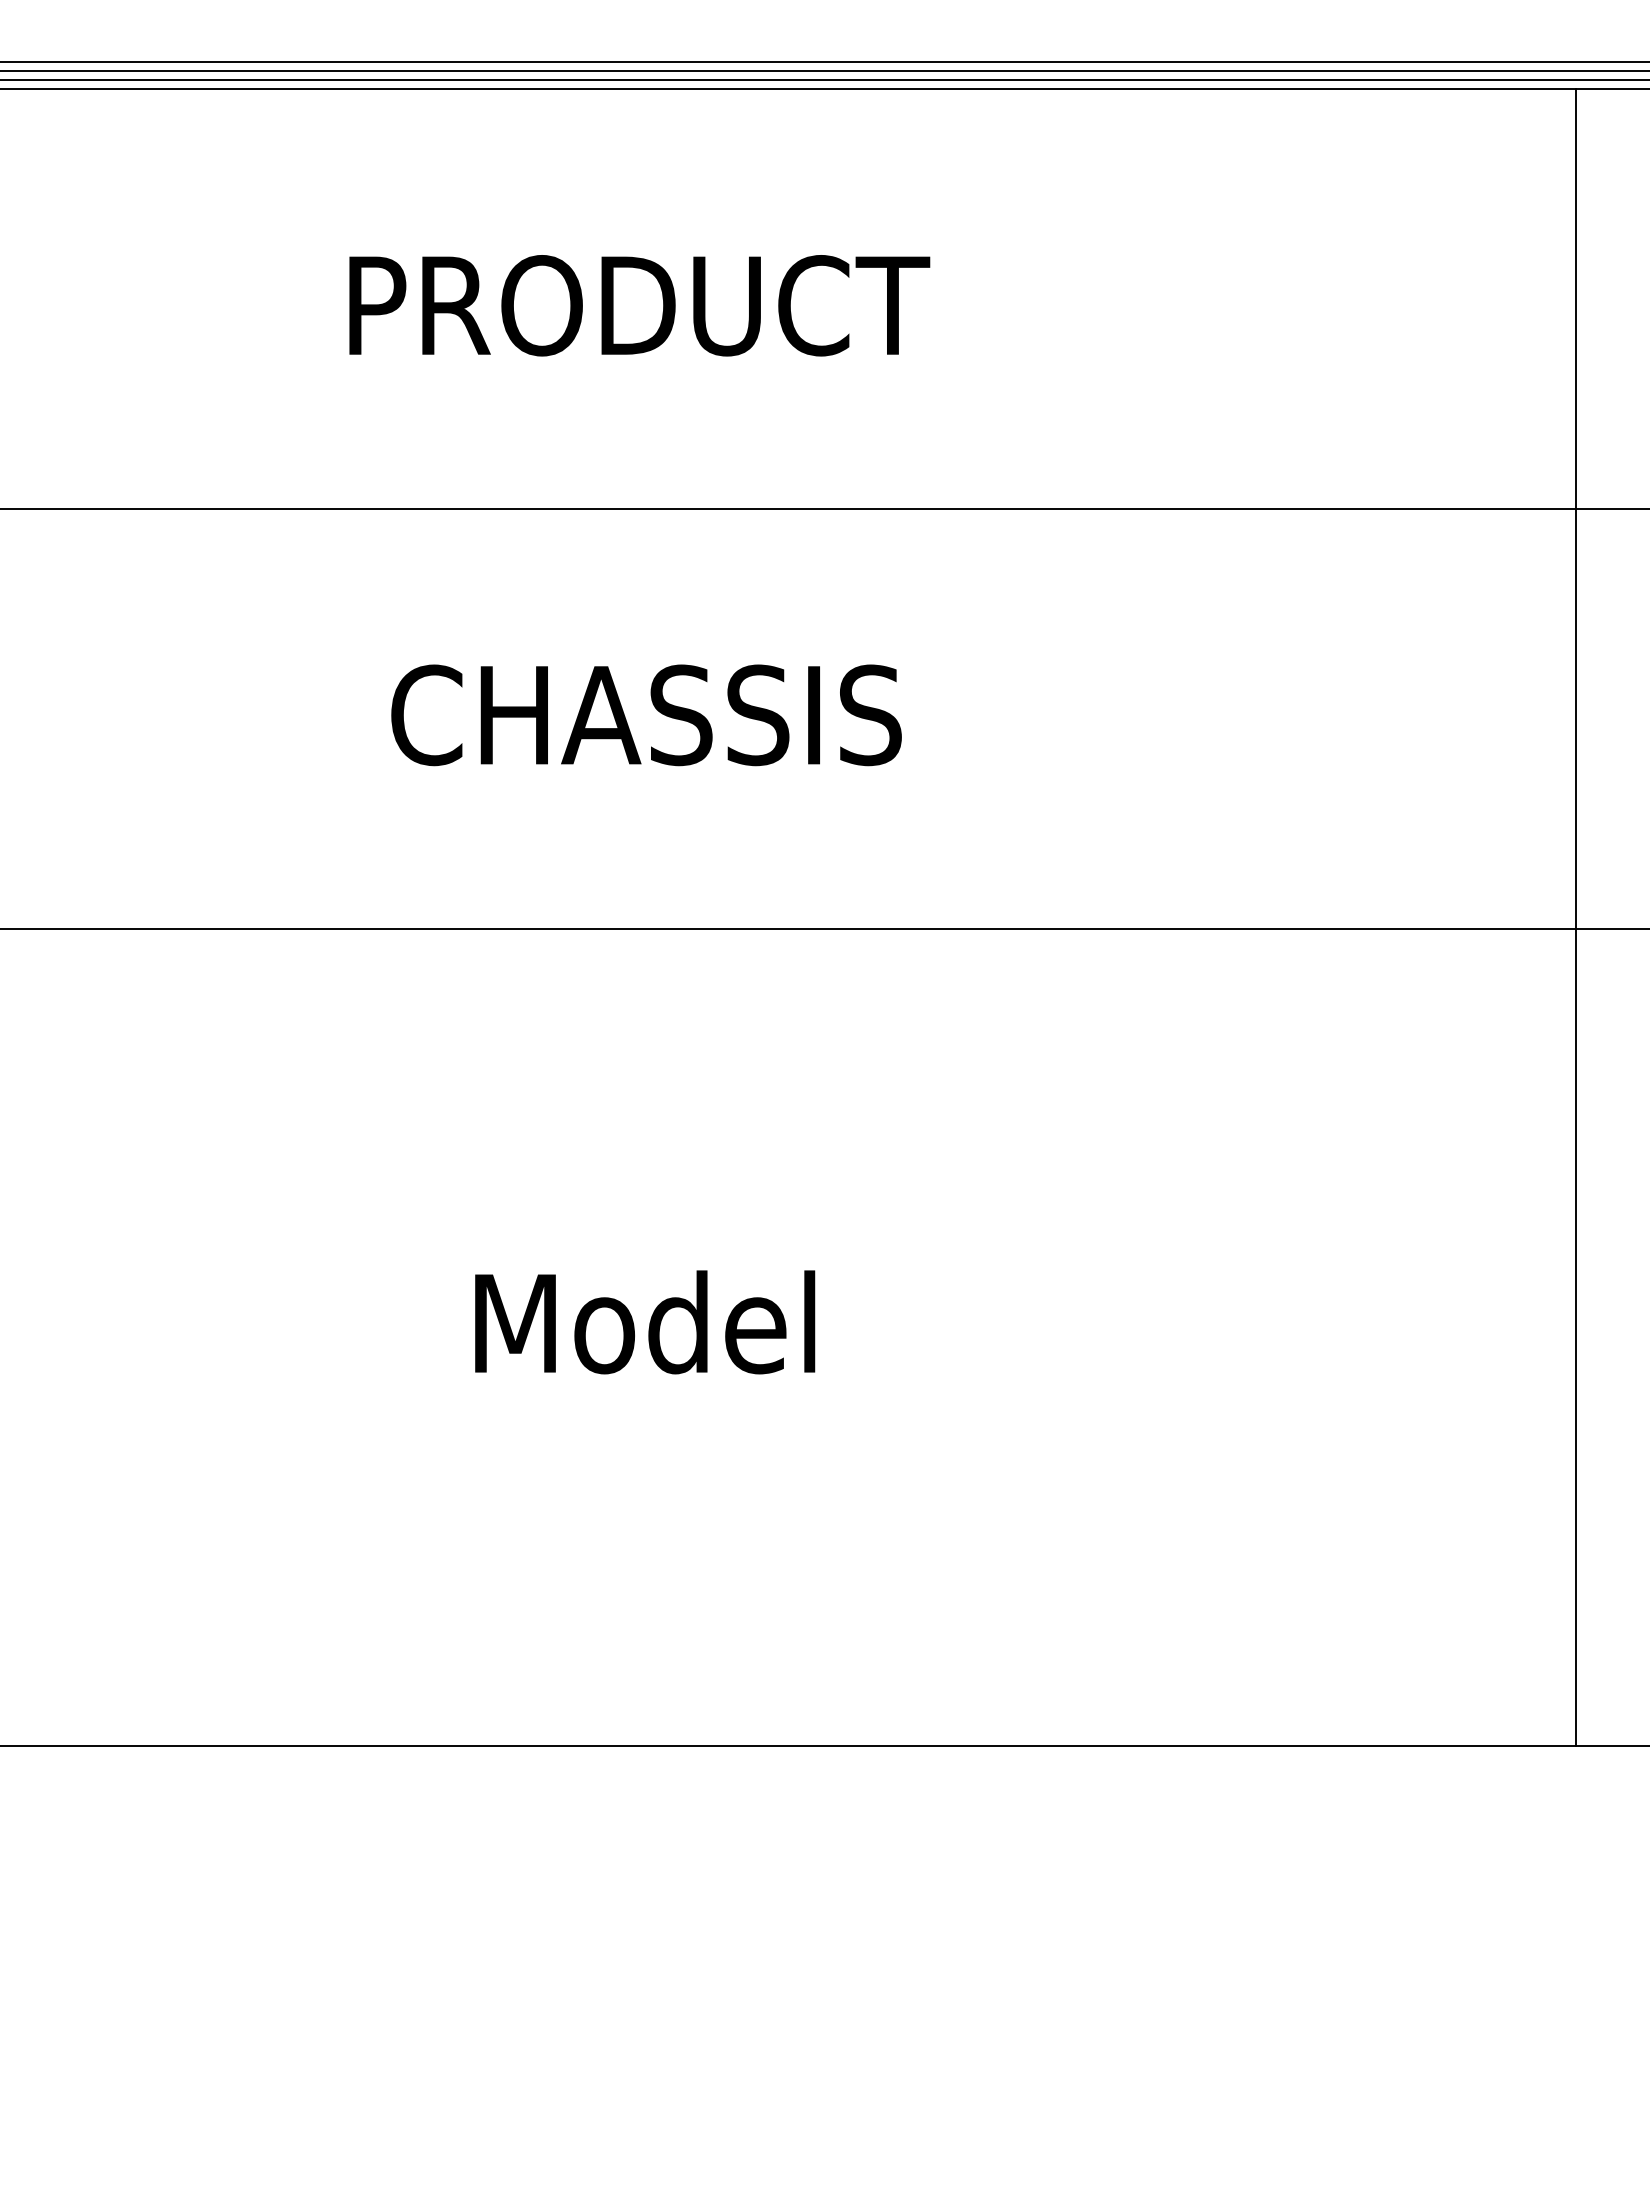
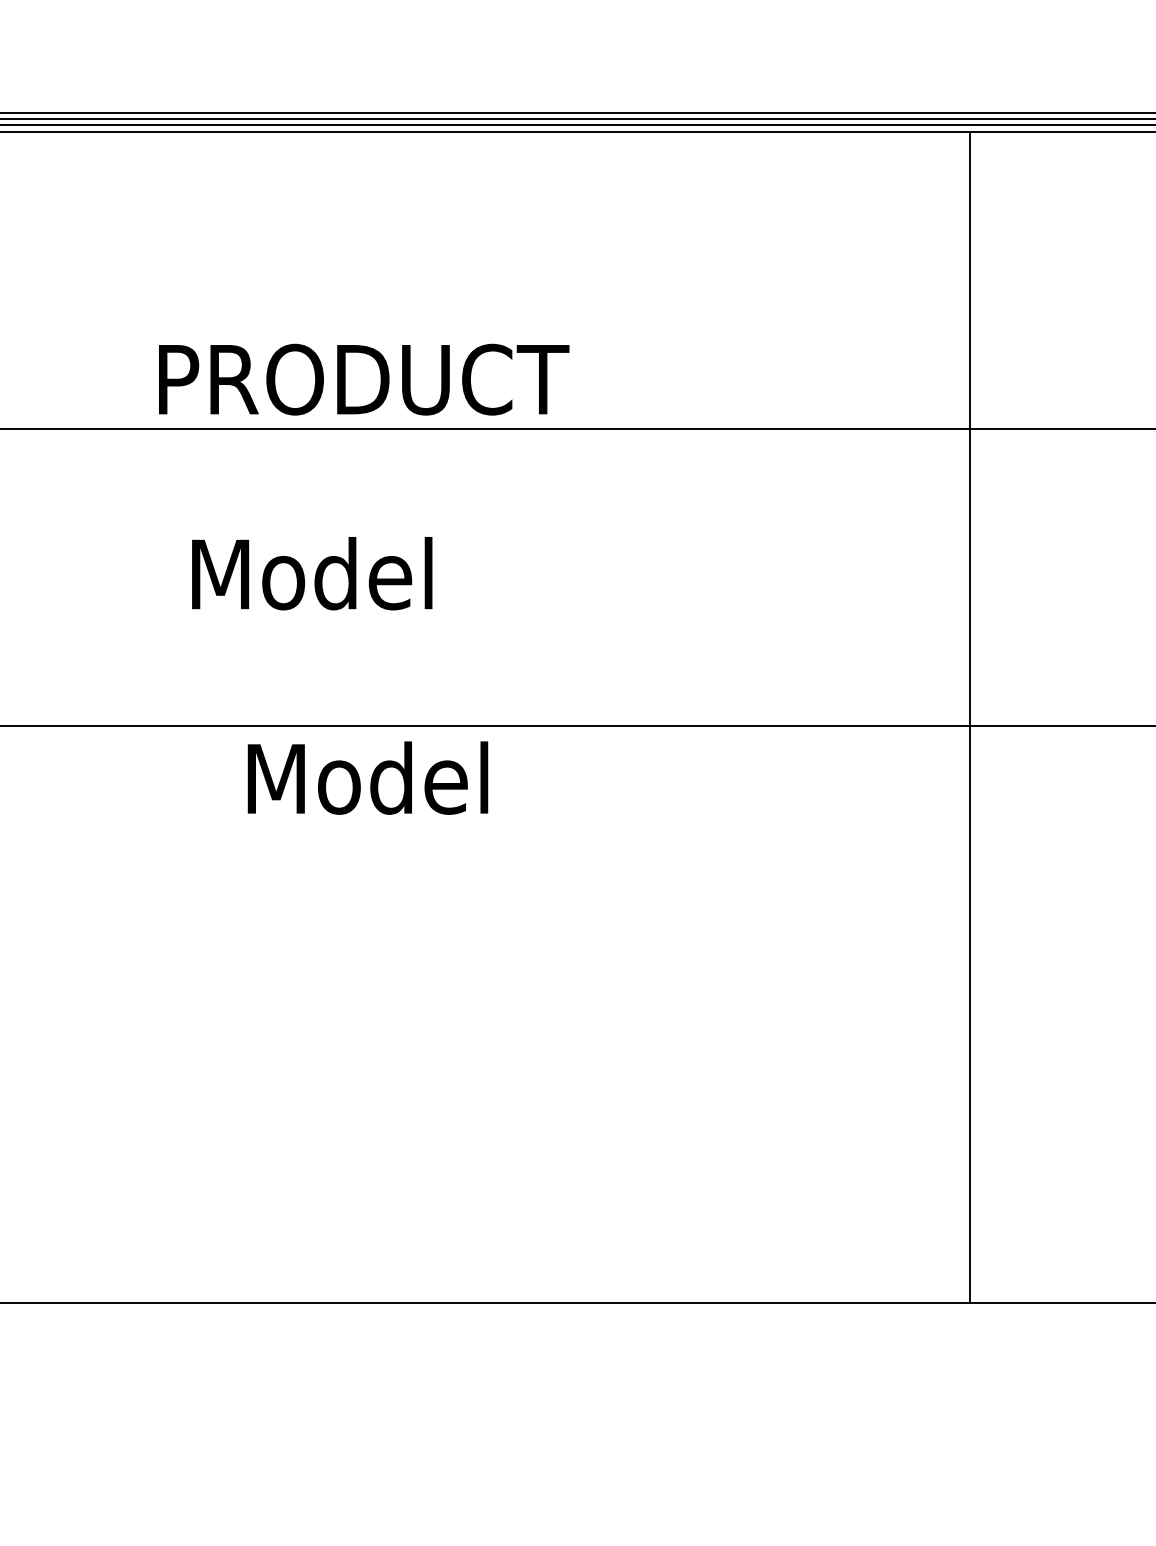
text: (639, 305) -> (363, 379), moved
text: (646, 714) -> (368, 573), CHASSIS -> Model
line: (1576, 917) -> (970, 717), moved
text: (645, 1322) -> (368, 778), moved

